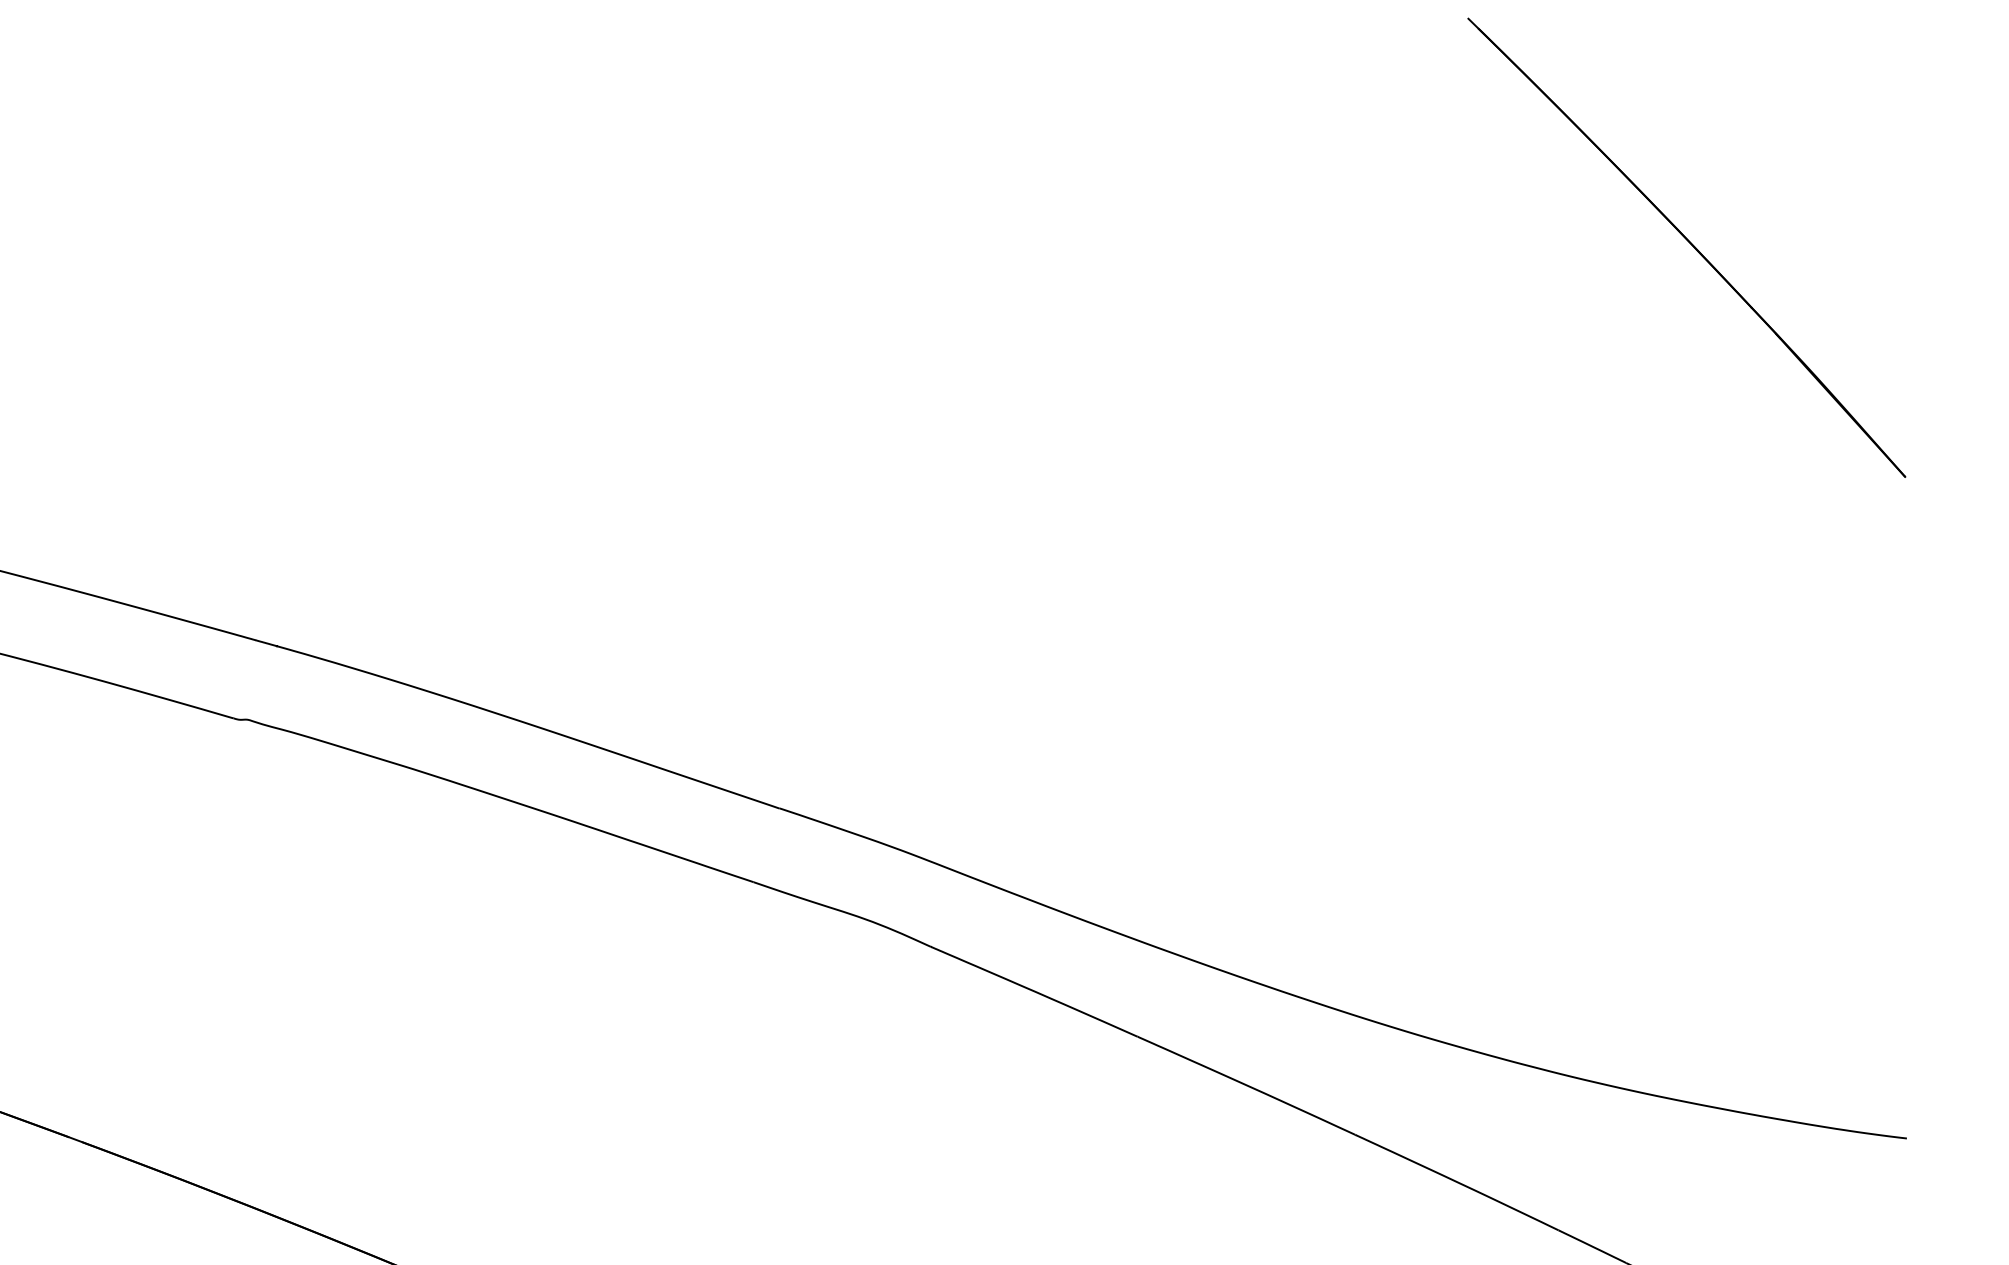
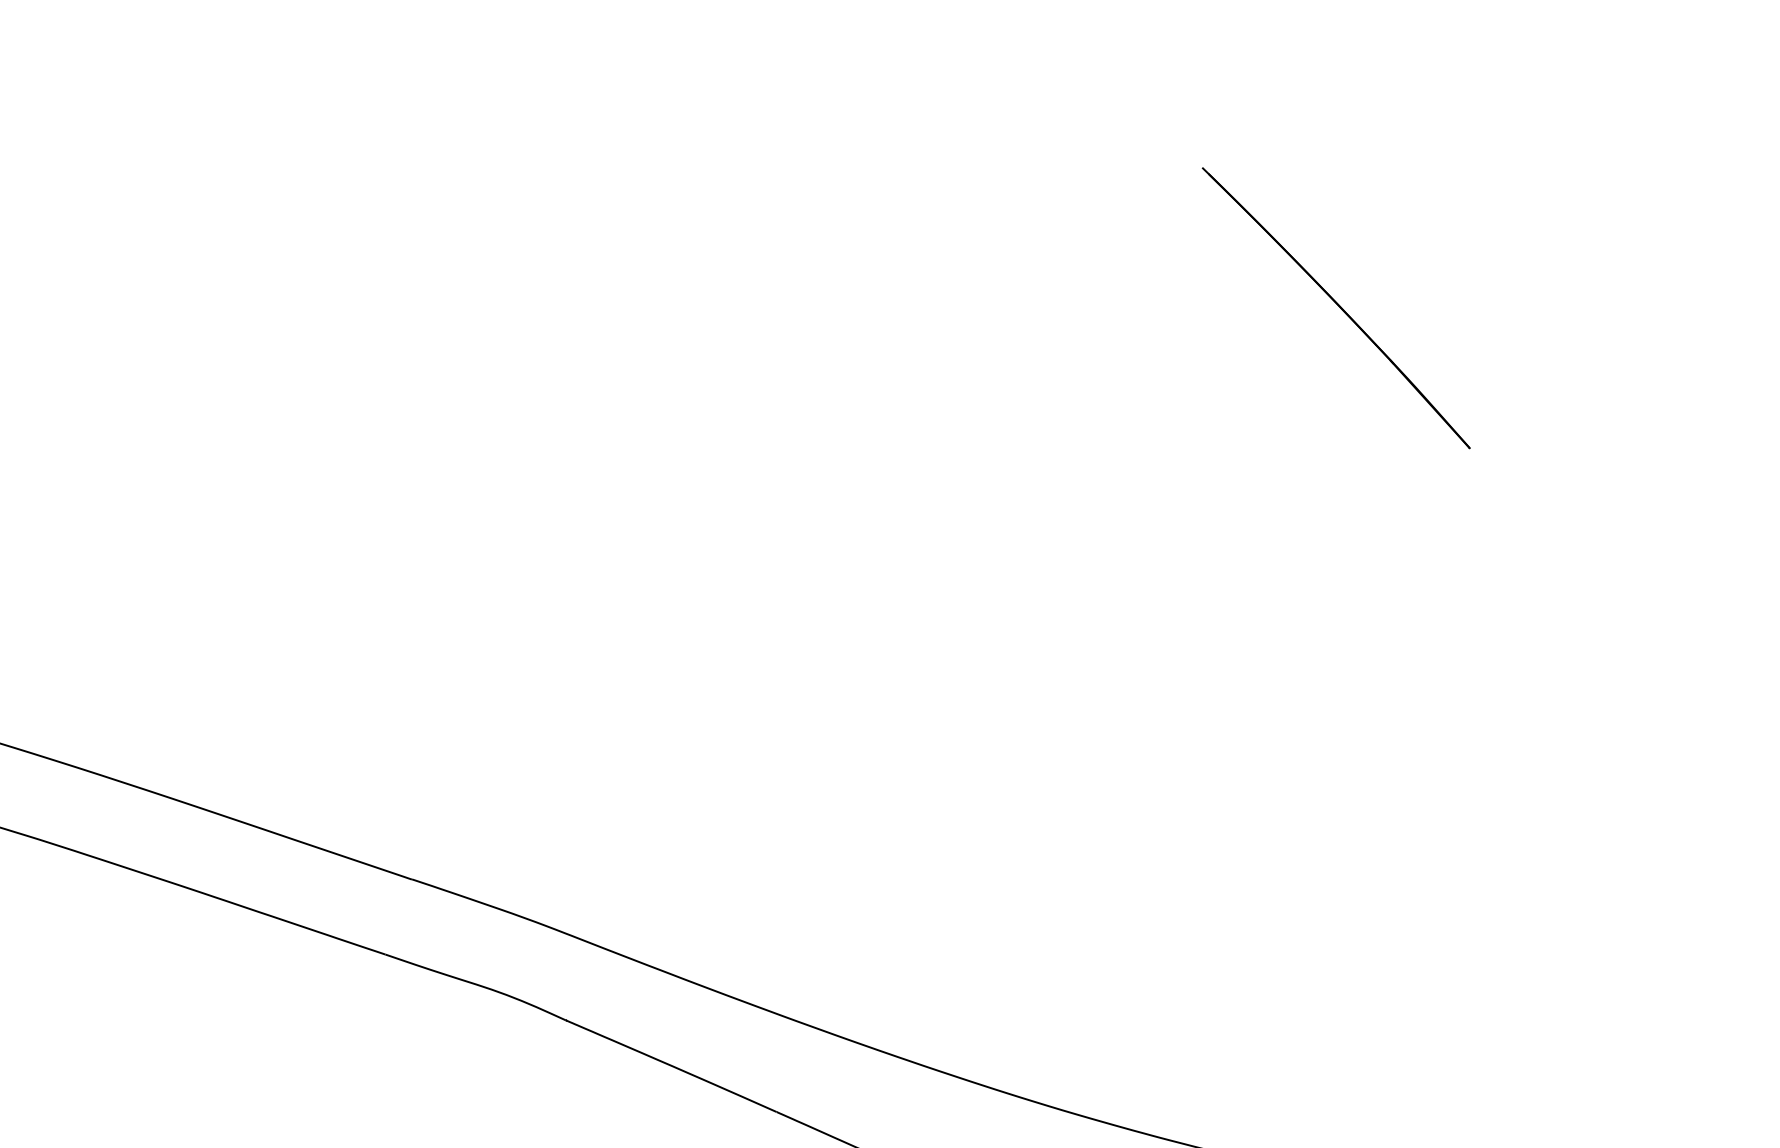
part: (1686, 247) -> (1335, 307), size x0.6

